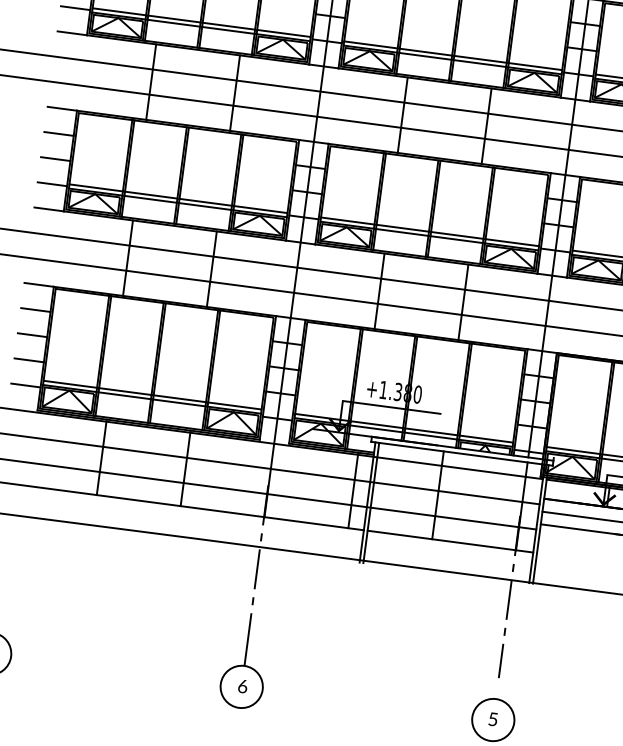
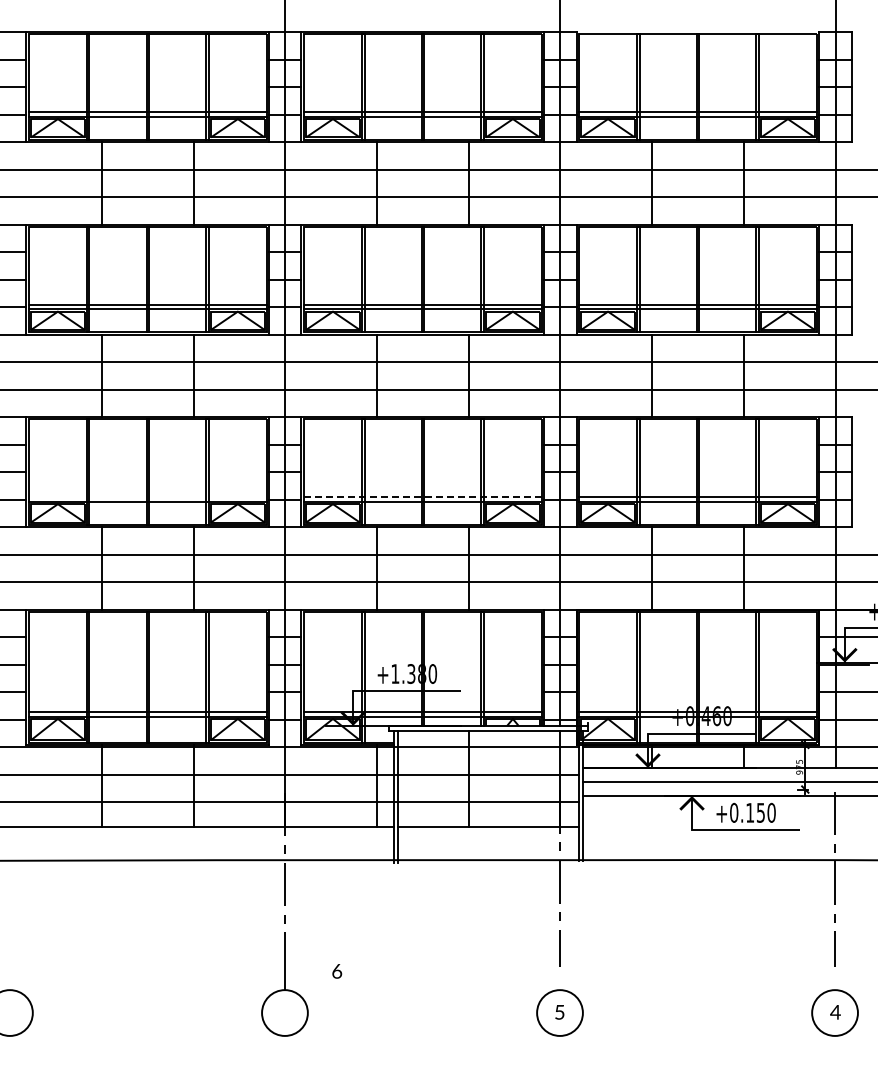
line: (178, 198) -> (147, 497), removed
line: (429, 231) -> (422, 497), solid -> dashed
text: (243, 686) -> (337, 971), moved

